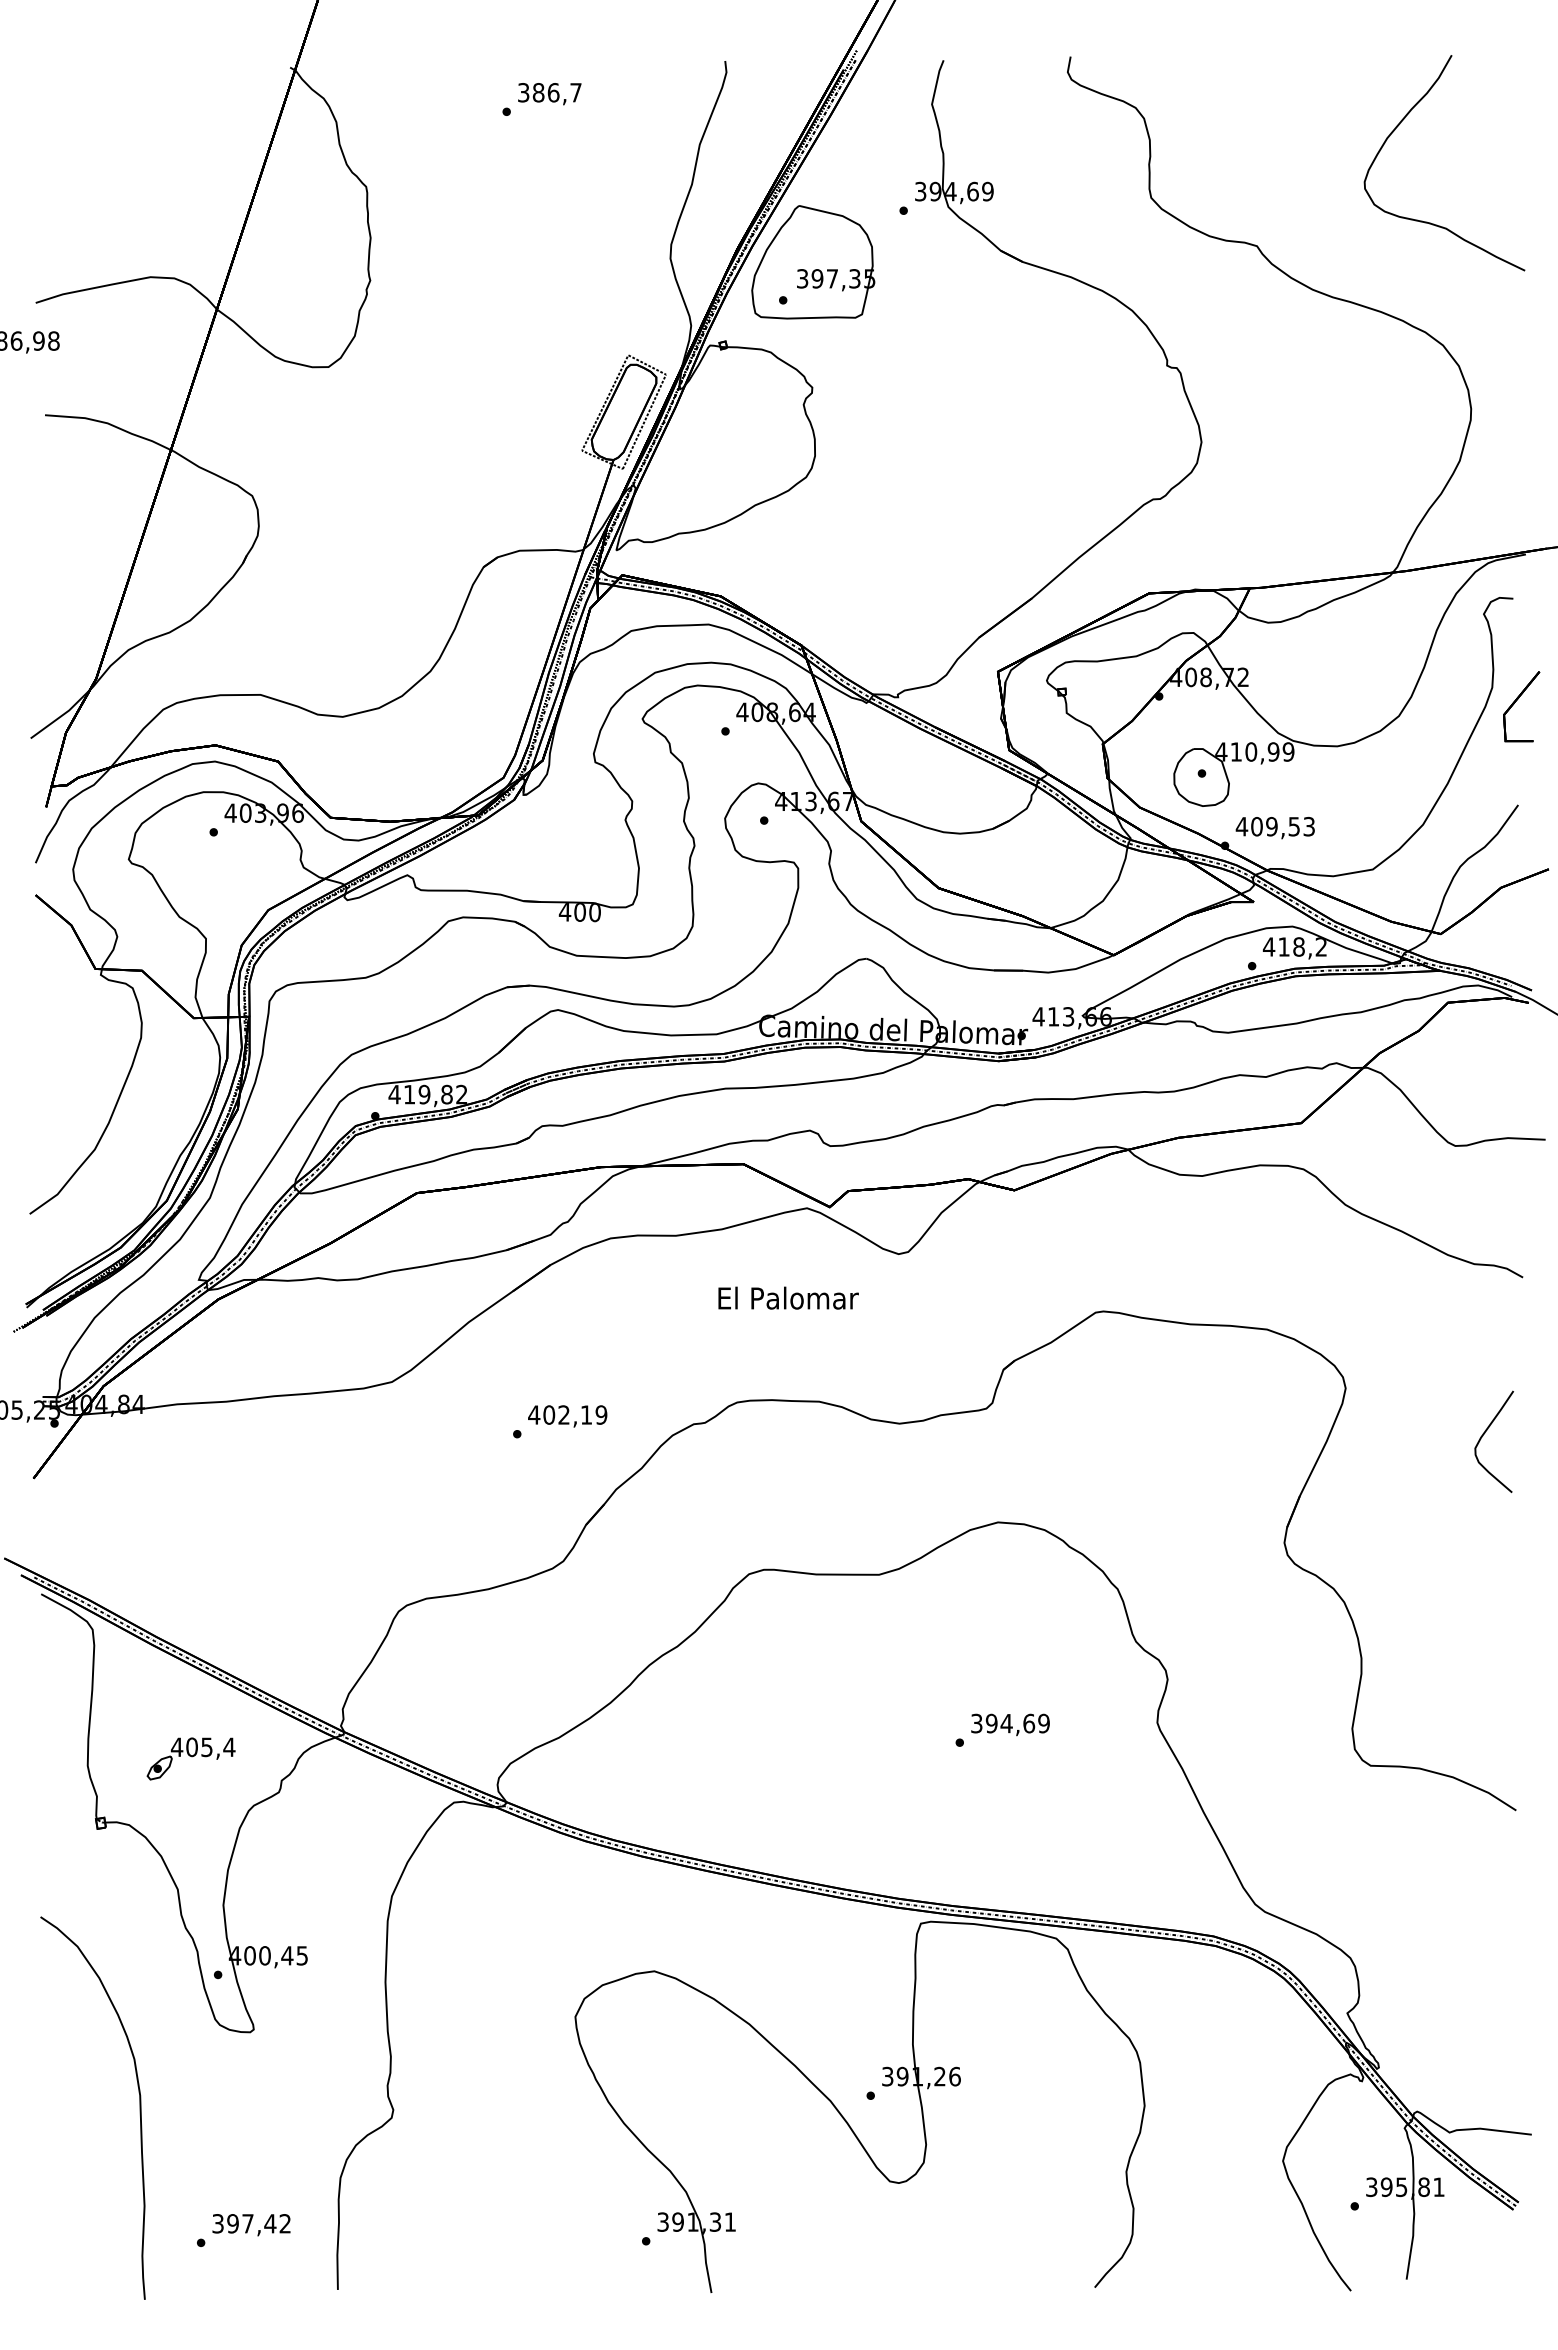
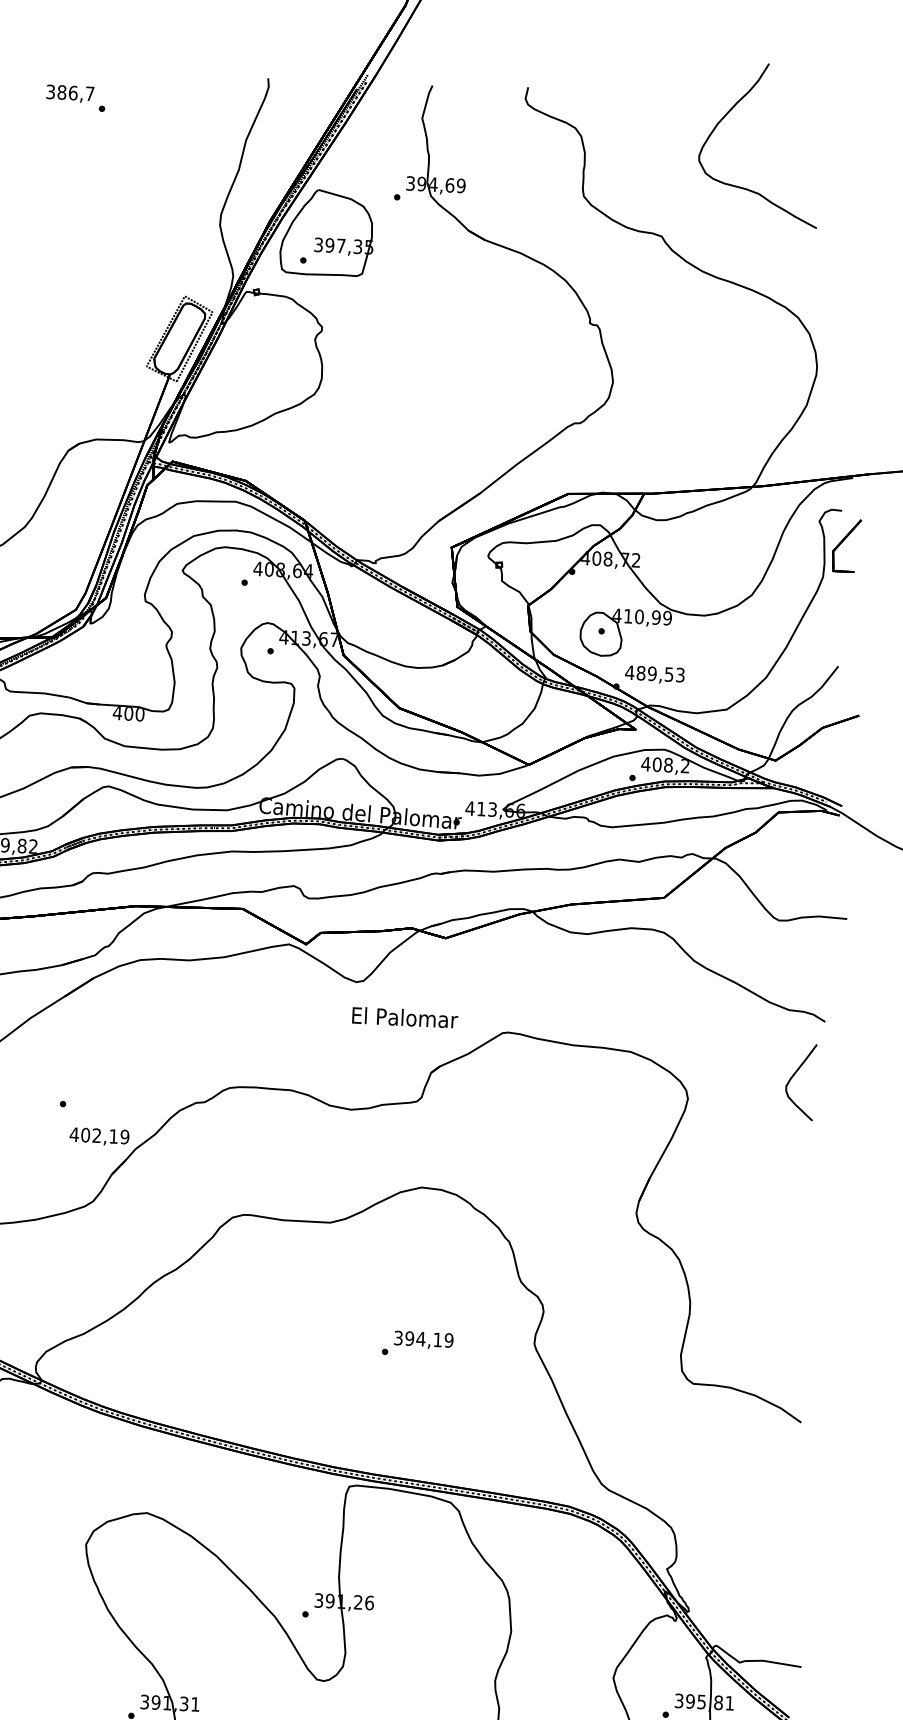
text: (549, 94) -> (70, 94), moved
curve: (1400, 124) -> (728, 113), moved
part: (1516, 701) -> (843, 541), moved
text: (1256, 826) -> (640, 673), 409,53 -> 489,53
text: (1283, 946) -> (656, 764), 418,2 -> 408,2
text: (788, 1297) -> (405, 1017), moved
text: (567, 1416) -> (99, 1136), moved
curve: (1483, 1436) -> (792, 1077), moved
text: (1029, 1723) -> (438, 1339), 394,69 -> 394,19

